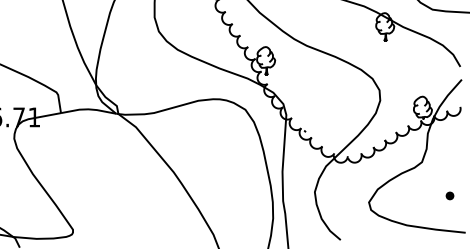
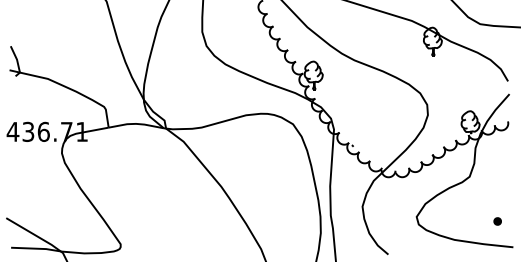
part: (449, 195) -> (497, 221), moved

